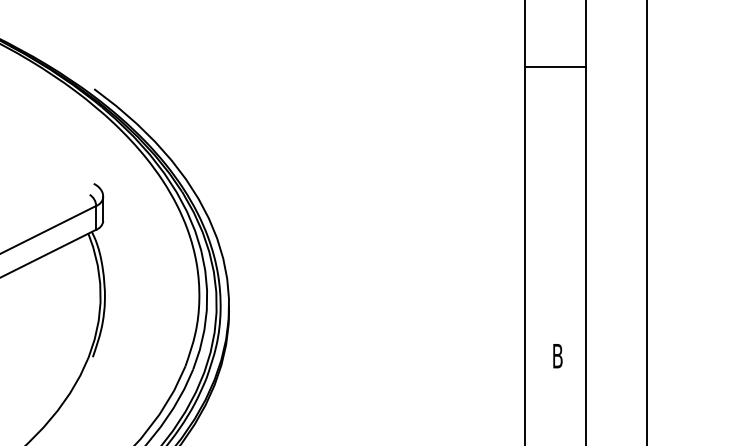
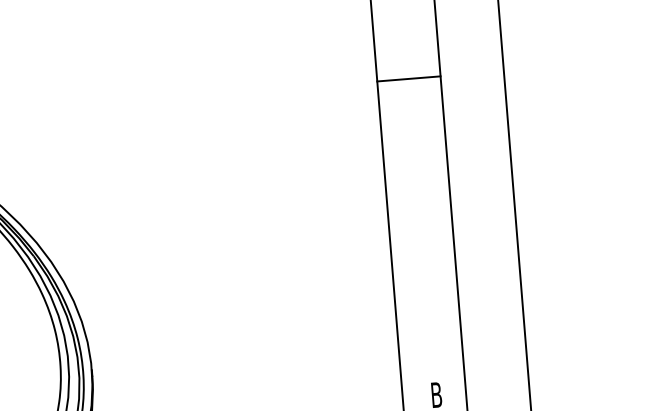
line: (555, 66) -> (408, 78), moved

